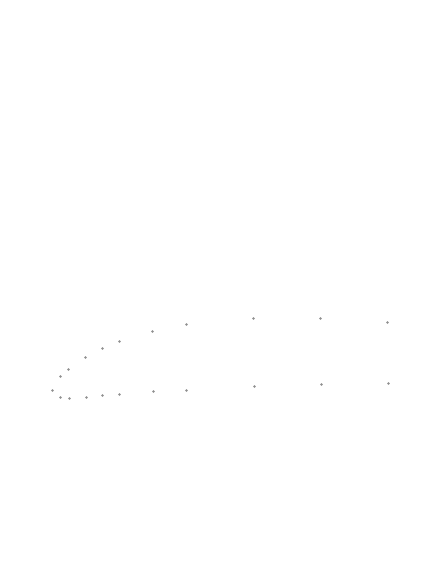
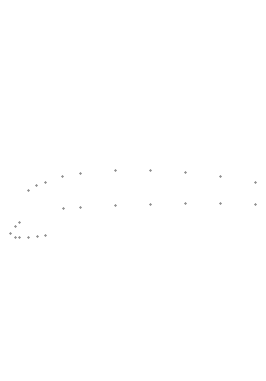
part: (86, 396) -> (28, 236), moved

